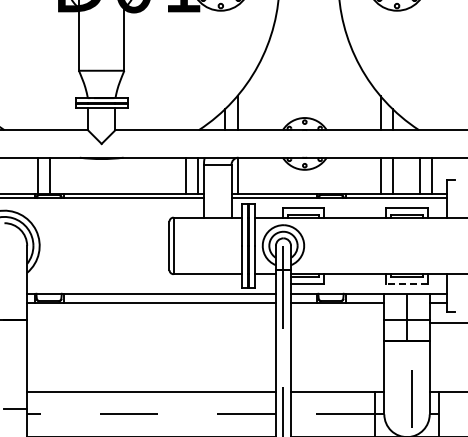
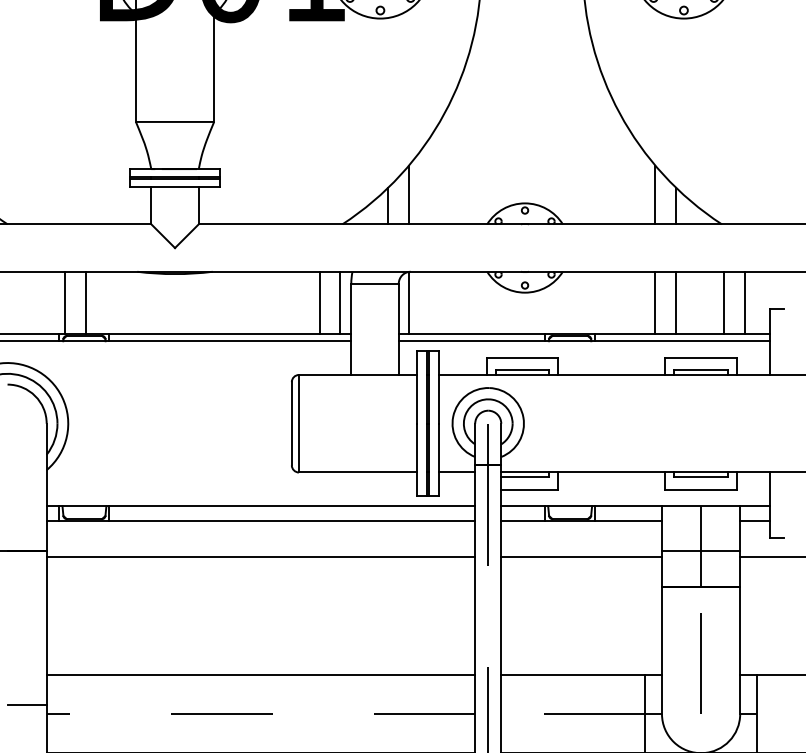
line: (407, 284) -> (701, 490), dashed -> solid
line: (151, 323) -> (260, 557), added
line: (337, 323) -> (581, 557), added
line: (411, 398) -> (700, 662), moved

